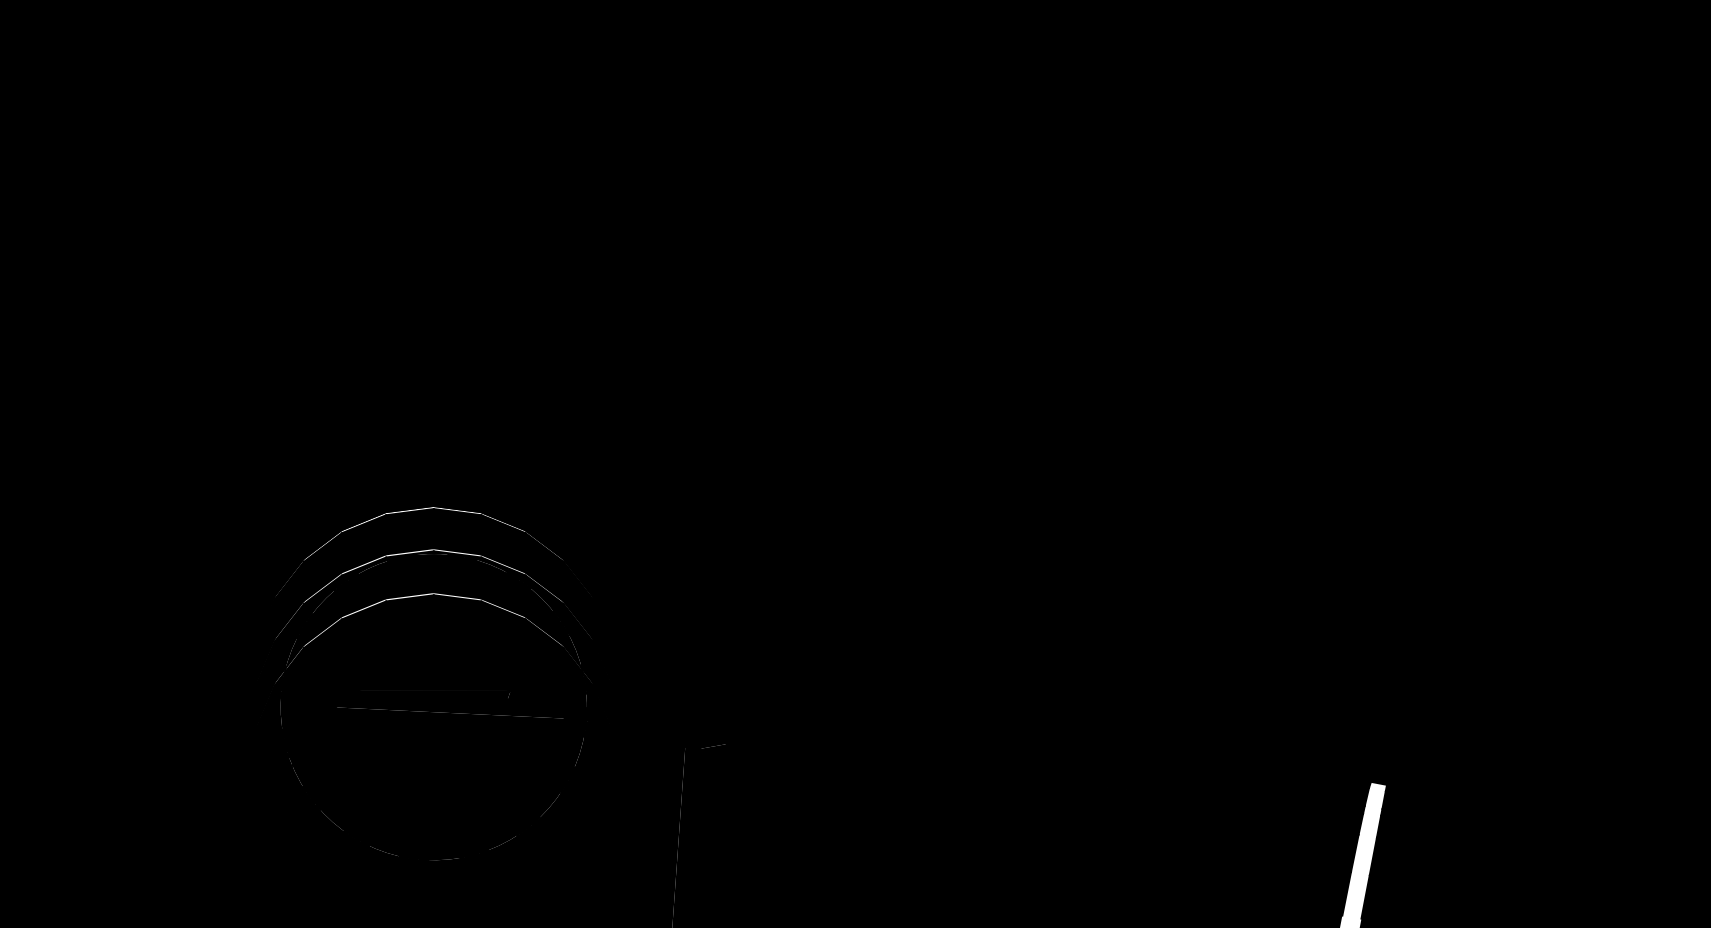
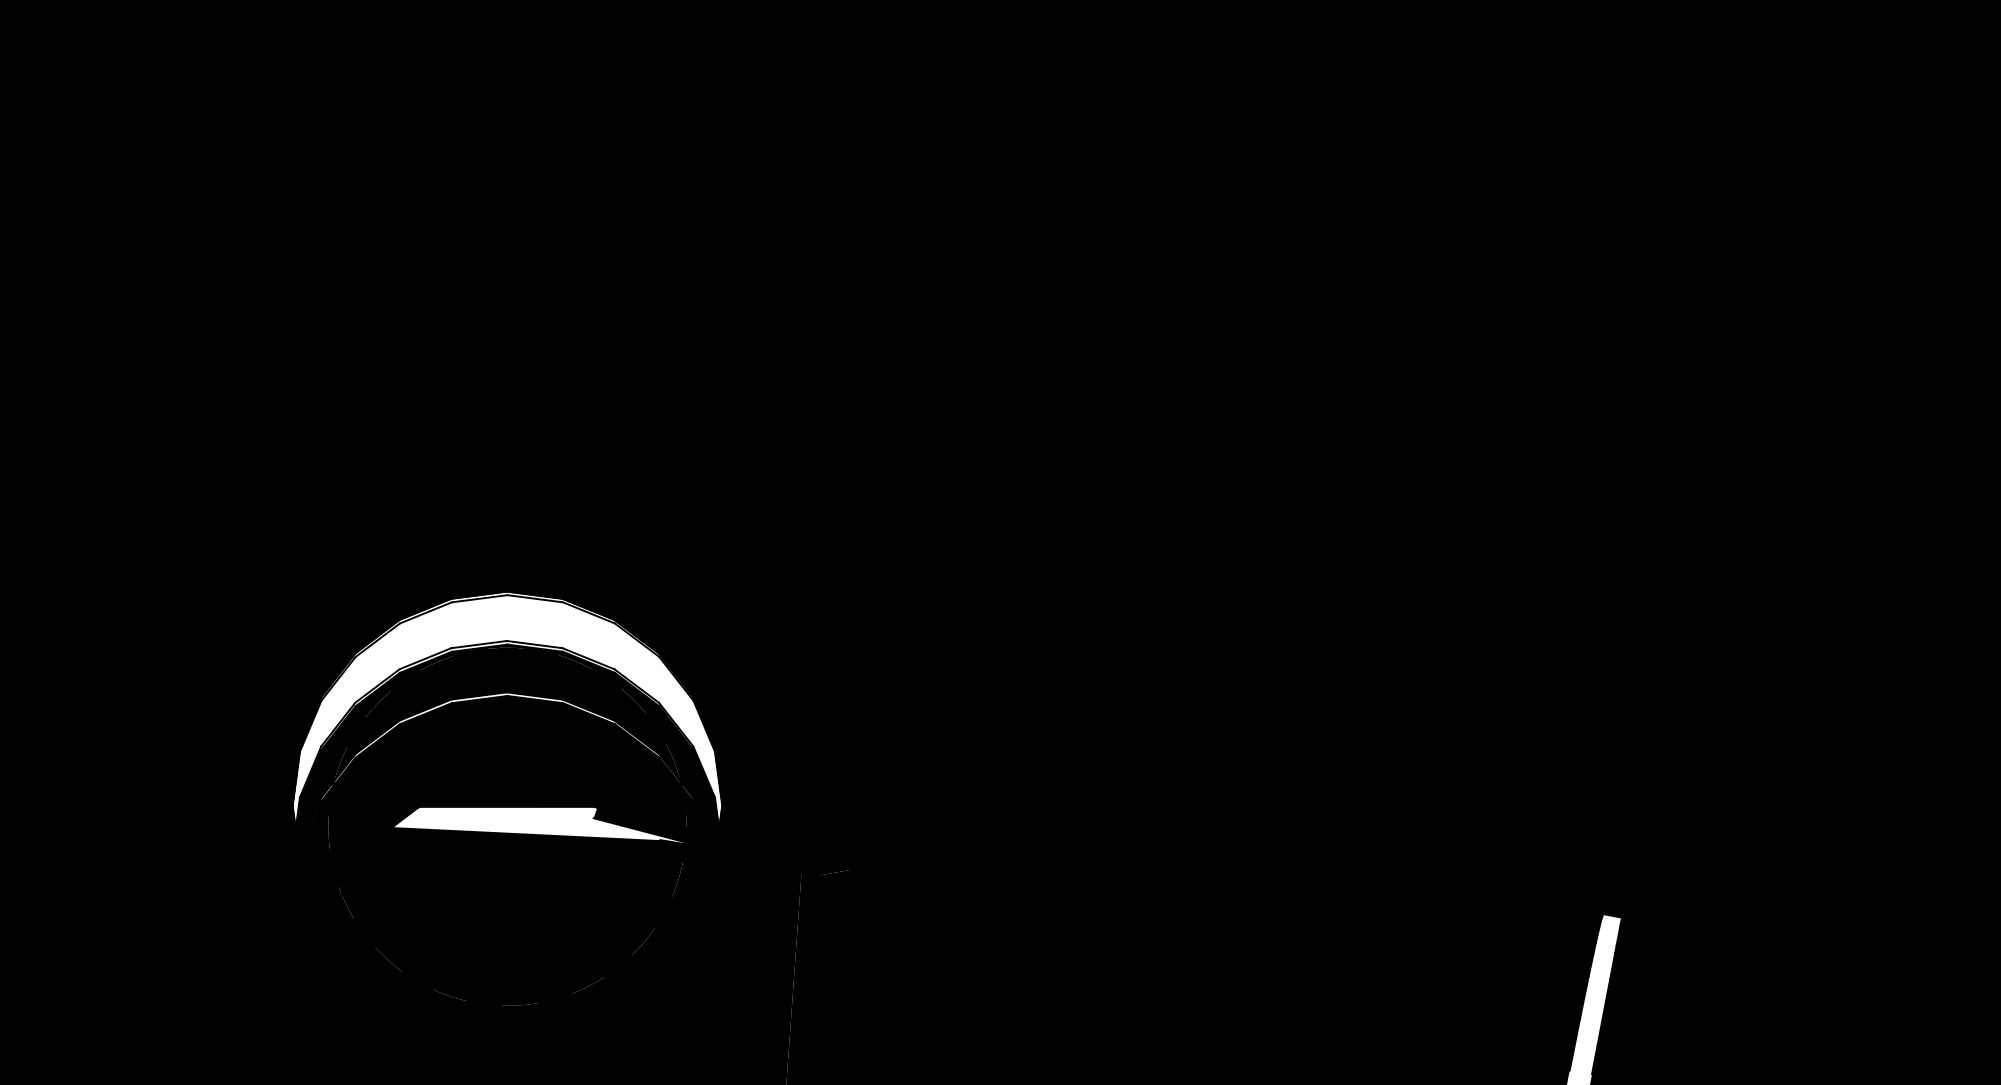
fill: (433, 609) -> (507, 712), removed
fill: (460, 706) -> (538, 826), removed

